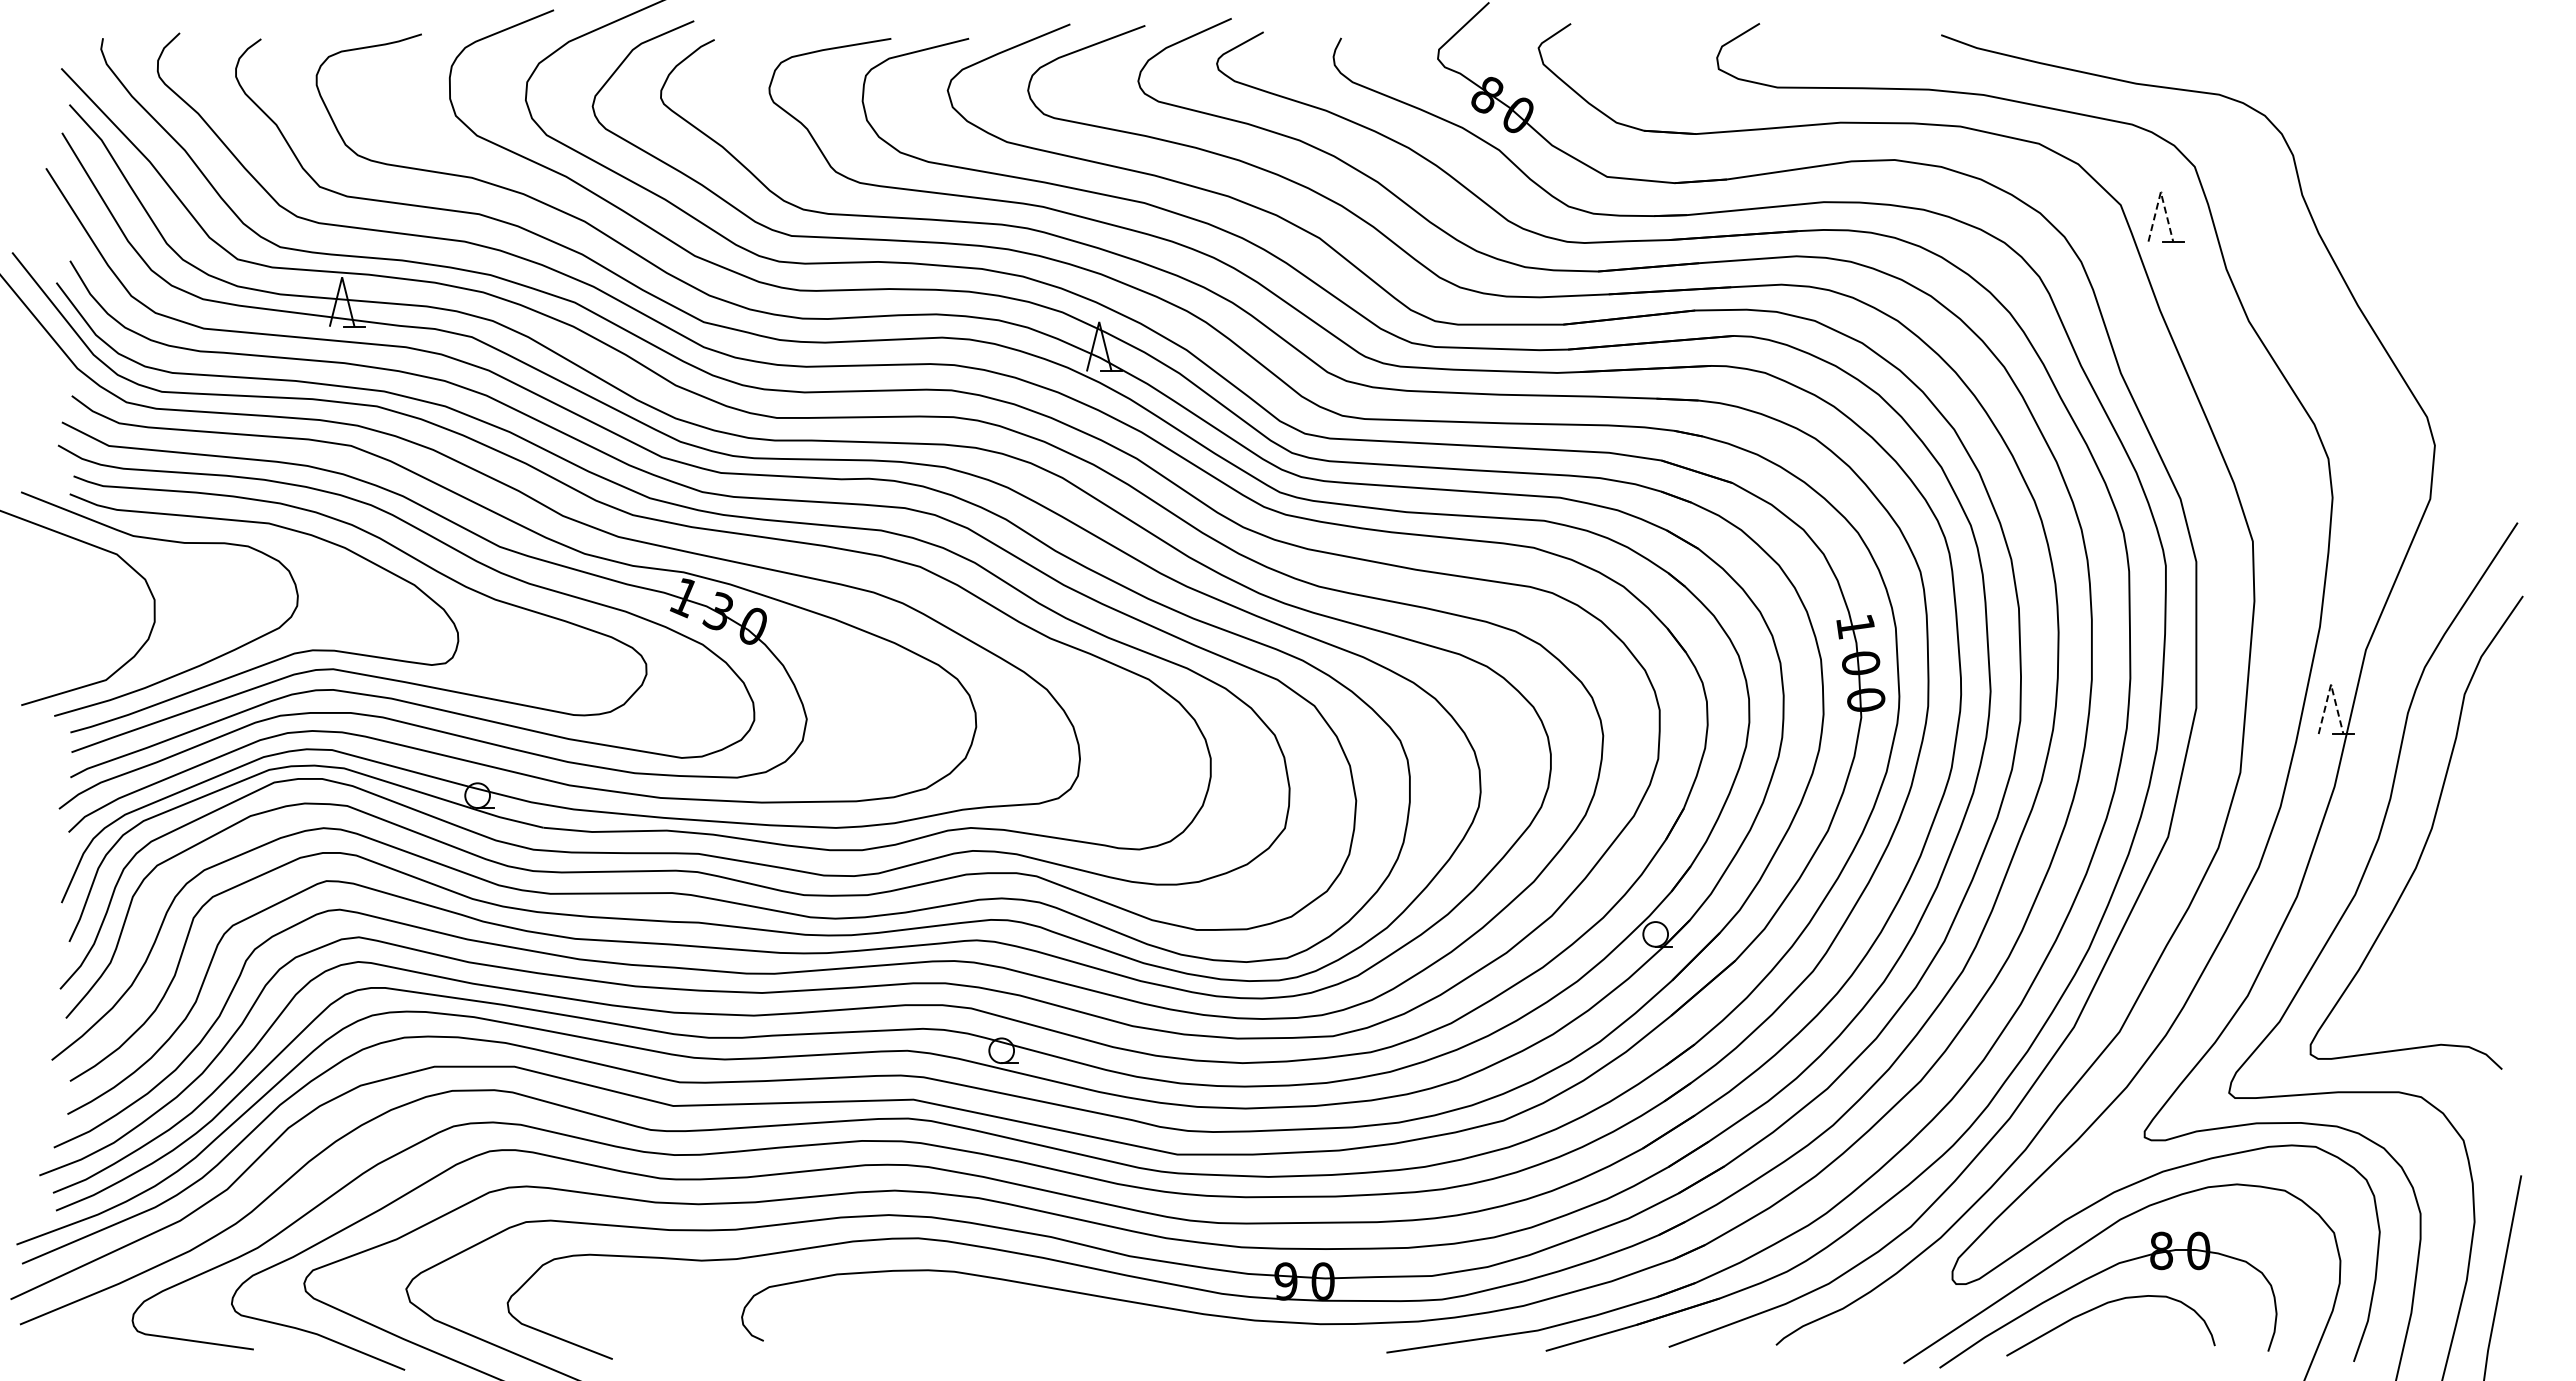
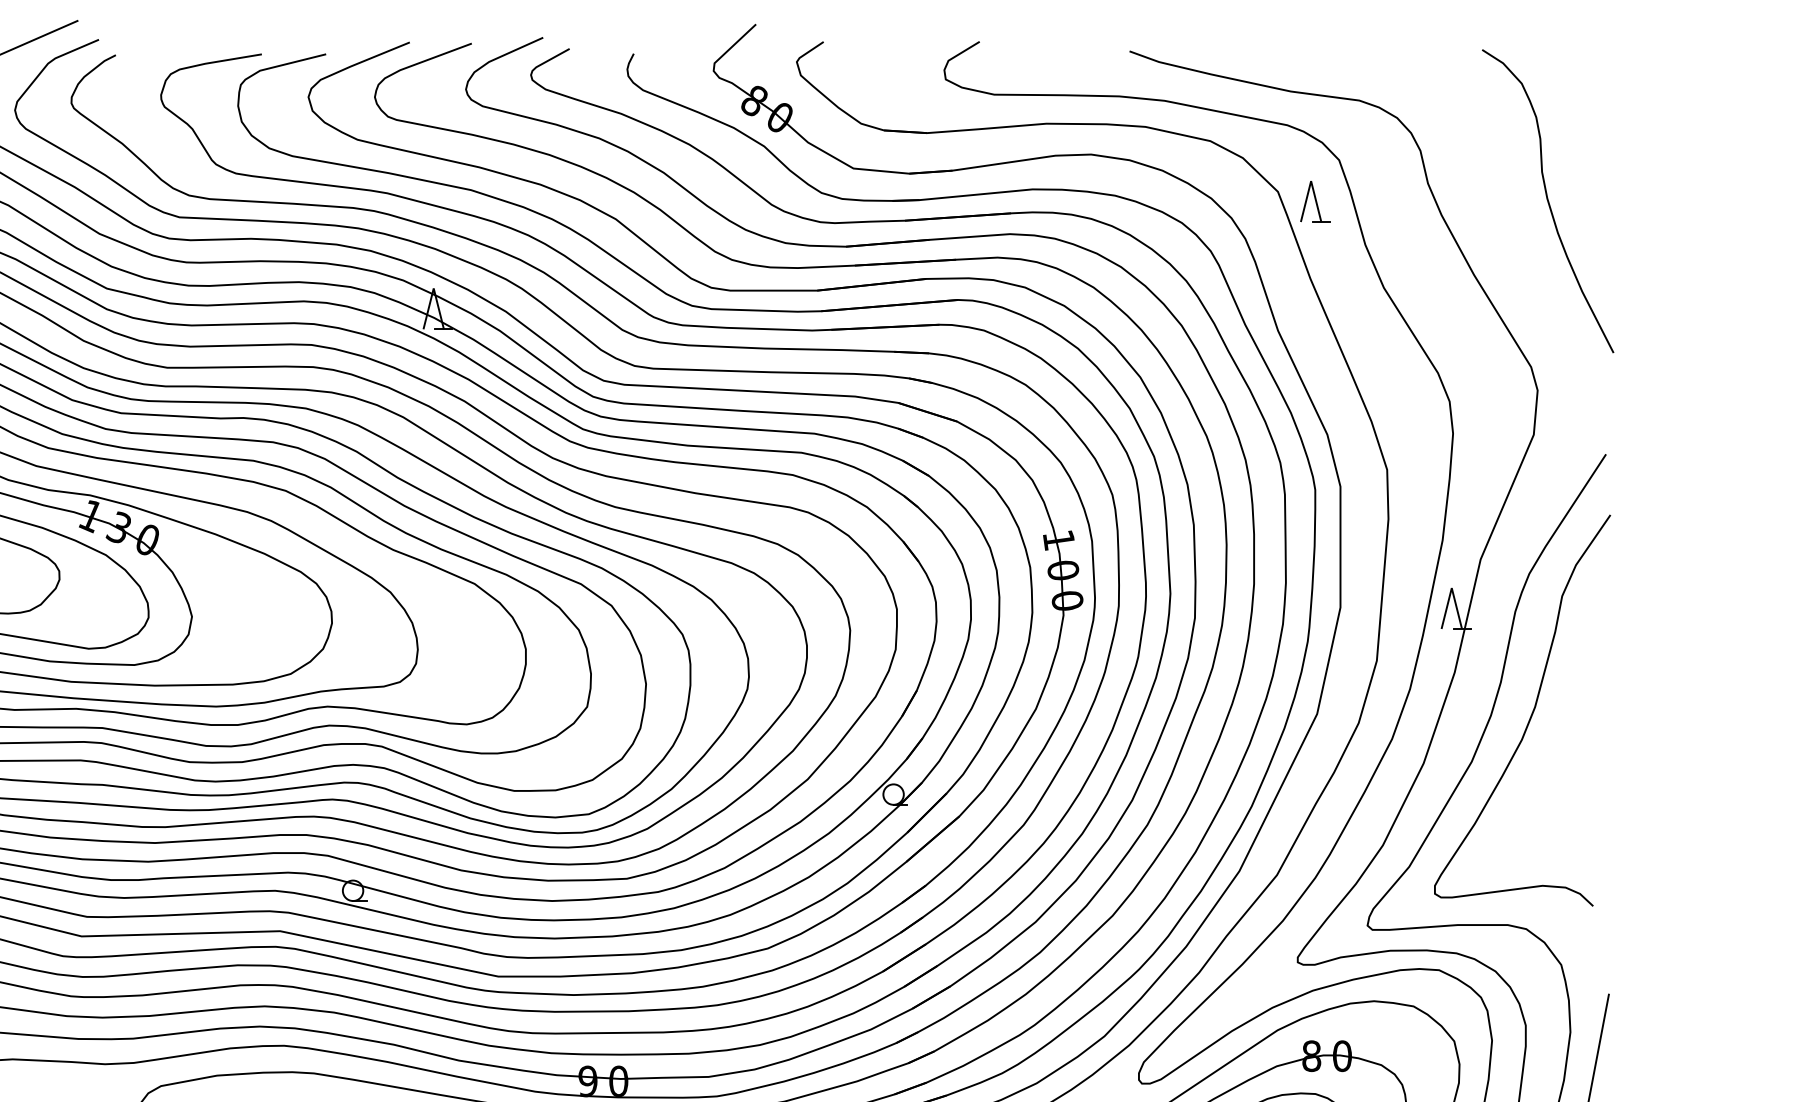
line: (2160, 192) -> (1310, 181), dashed -> solid
curve: (2447, 216) -> (1548, 201), added
line: (2331, 684) -> (1452, 588), dashed -> solid

